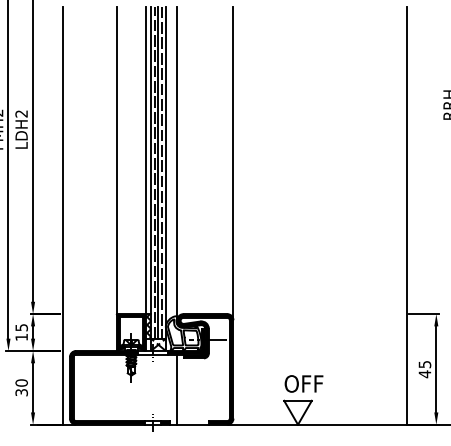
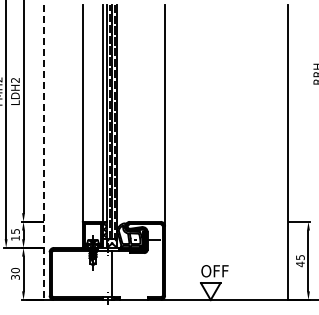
line: (177, 163) -> (125, 115), removed
line: (62, 215) -> (44, 152), solid -> dashed
line: (177, 390) -> (112, 275), moved

